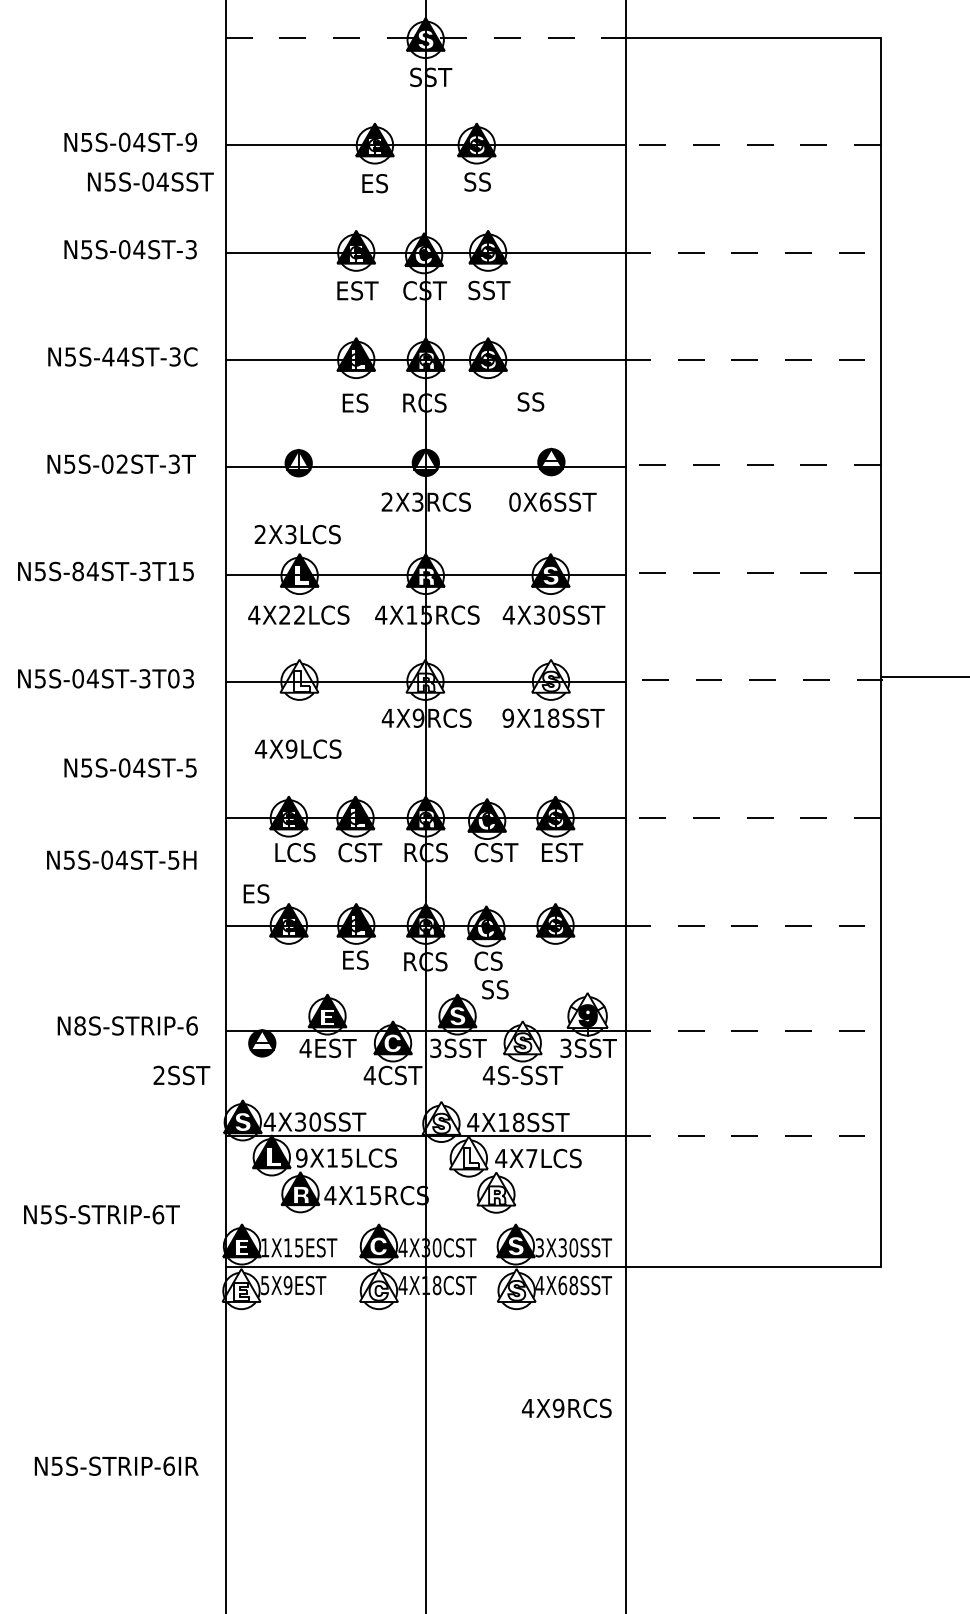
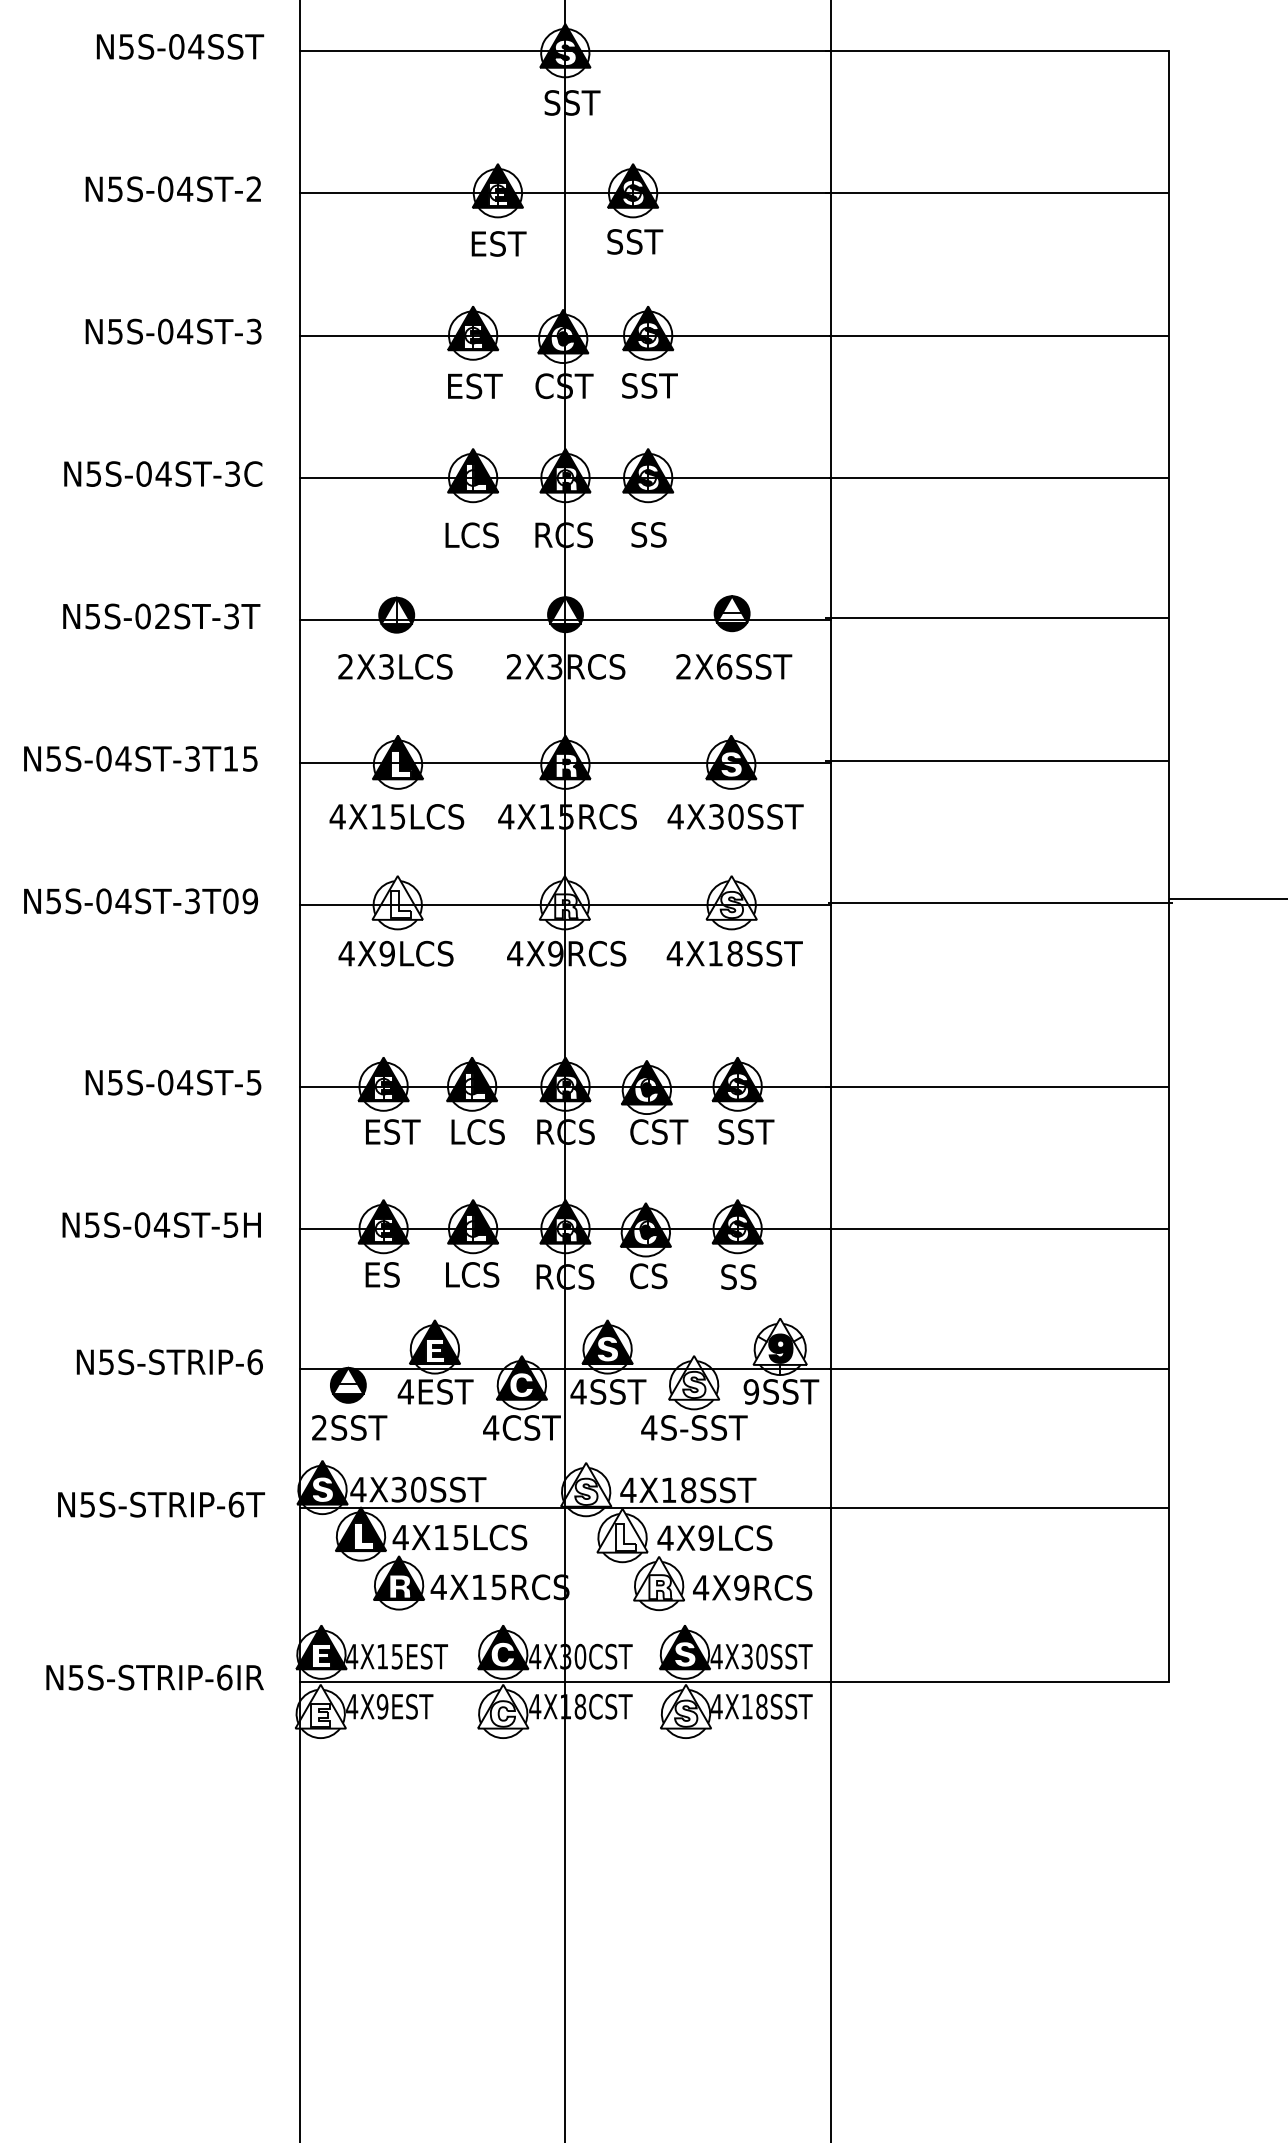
line: (425, 37) -> (565, 50), dashed -> solid
text: (190, 142) -> (253, 189), N5S-04ST-9 -> N5S-04ST-2
line: (750, 145) -> (996, 193), dashed -> solid
text: (150, 181) -> (180, 46), moved
text: (478, 181) -> (635, 241), SS -> SST
text: (375, 183) -> (498, 243), ES -> EST
line: (752, 252) -> (999, 335), dashed -> solid
text: (108, 356) -> (144, 473), N5S-44ST-3C -> N5S-04ST-3C
line: (752, 360) -> (999, 478), dashed -> solid
text: (530, 401) -> (648, 534), moved
text: (355, 403) -> (471, 535), ES -> LCS
line: (750, 465) -> (996, 617), dashed -> solid
text: (514, 501) -> (683, 666), 0X6SST -> 2X6SST
text: (297, 534) -> (395, 666), moved
text: (77, 571) -> (103, 758), N5S-84ST-3T15 -> N5S-04ST-3T15
line: (750, 572) -> (996, 760), dashed -> solid
text: (292, 614) -> (388, 816), 4X22LCS -> 4X15LCS
text: (188, 678) -> (250, 900), N5S-04ST-3T03 -> N5S-04ST-3T09
line: (753, 680) -> (1000, 903), dashed -> solid
text: (507, 718) -> (674, 953), 9X18SST -> 4X18SST
text: (297, 748) -> (395, 953), moved
text: (130, 767) -> (173, 1082), moved
line: (750, 818) -> (996, 1086), dashed -> solid
text: (295, 852) -> (392, 1131), LCS -> EST
text: (360, 852) -> (478, 1131), CST -> LCS
text: (547, 852) -> (726, 1131), EST -> SST
text: (121, 859) -> (161, 1224), moved
text: (256, 893) -> (382, 1274), moved
line: (752, 926) -> (999, 1229), dashed -> solid
text: (355, 959) -> (472, 1274), ES -> LCS
text: (495, 989) -> (738, 1276), moved
text: (80, 1026) -> (106, 1362), N8S-STRIP-6 -> N5S-STRIP-6
line: (752, 1031) -> (999, 1369), dashed -> solid
text: (435, 1048) -> (578, 1391), 3SST -> 4SST
text: (565, 1048) -> (751, 1391), 3SST -> 9SST
text: (181, 1075) -> (349, 1427), moved
line: (752, 1135) -> (999, 1507), dashed -> solid
text: (301, 1158) -> (400, 1537), 9X15LCS -> 4X15LCS
text: (531, 1158) -> (705, 1538), 4X7LCS -> 4X9LCS
text: (101, 1214) -> (161, 1504), moved
text: (265, 1247) -> (352, 1656), 1X15EST -> 4X15EST
text: (539, 1247) -> (716, 1656), 3X30SST -> 4X30SST
text: (265, 1285) -> (352, 1706), 5X9EST -> 4X9EST
text: (562, 1285) -> (747, 1706), 4X68SST -> 4X18SST
text: (566, 1408) -> (752, 1587), moved
text: (116, 1466) -> (154, 1677), moved

